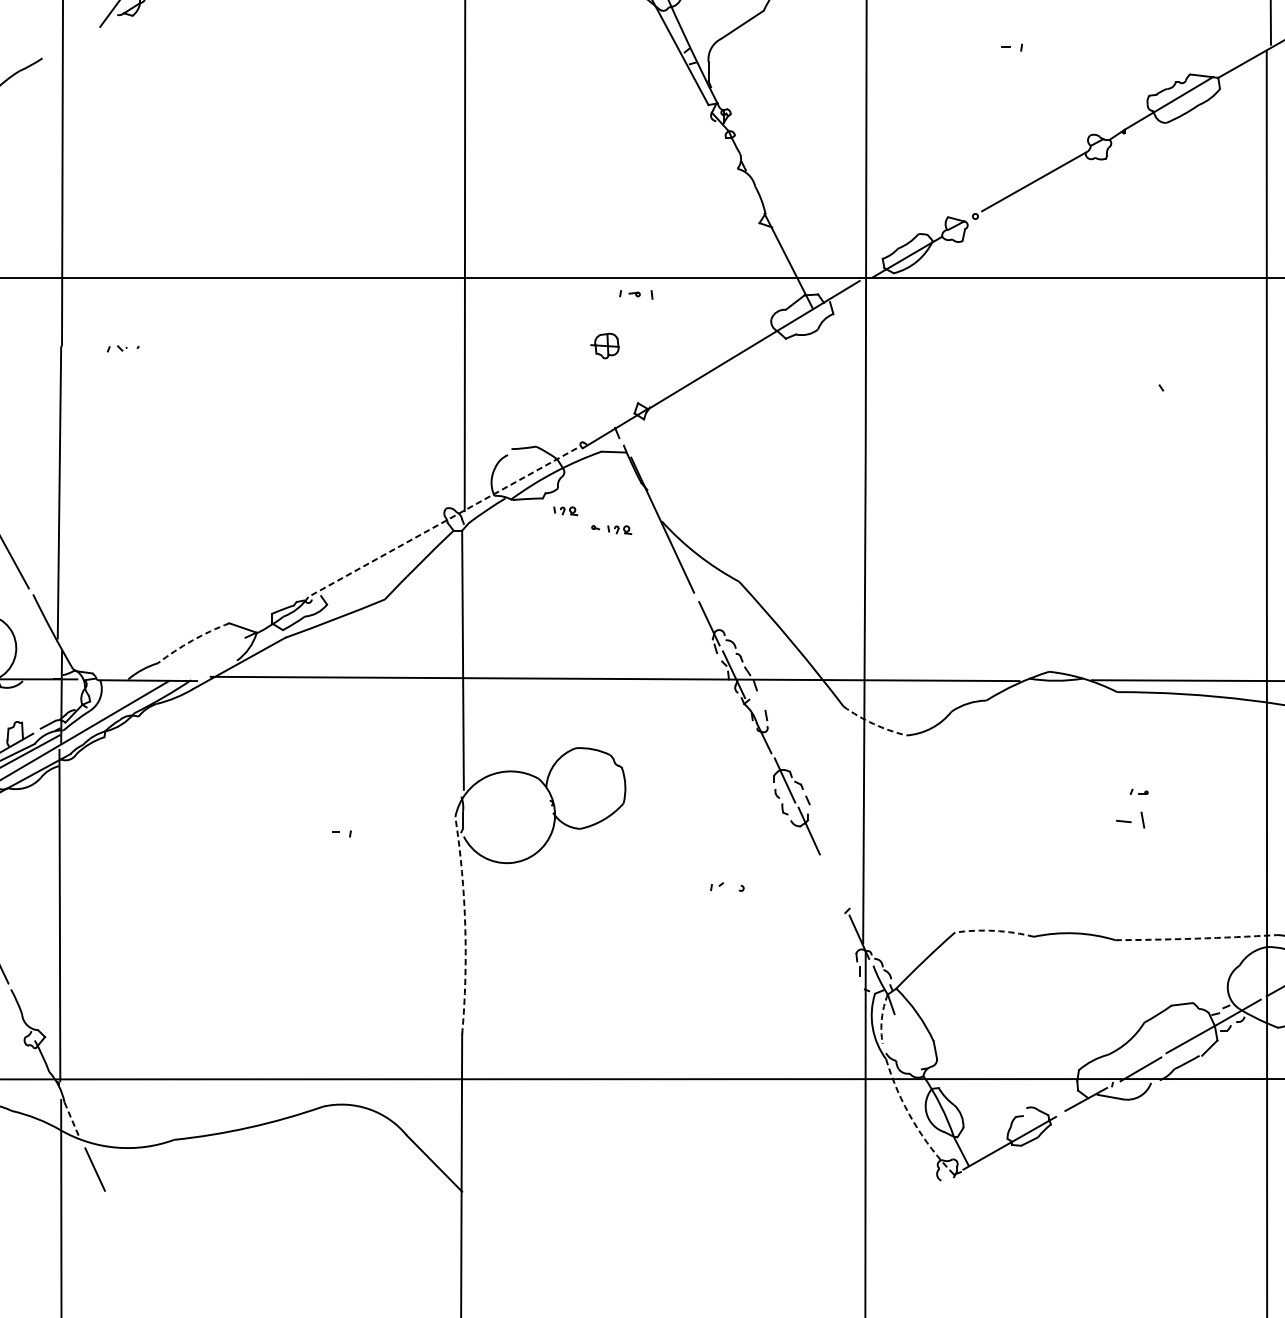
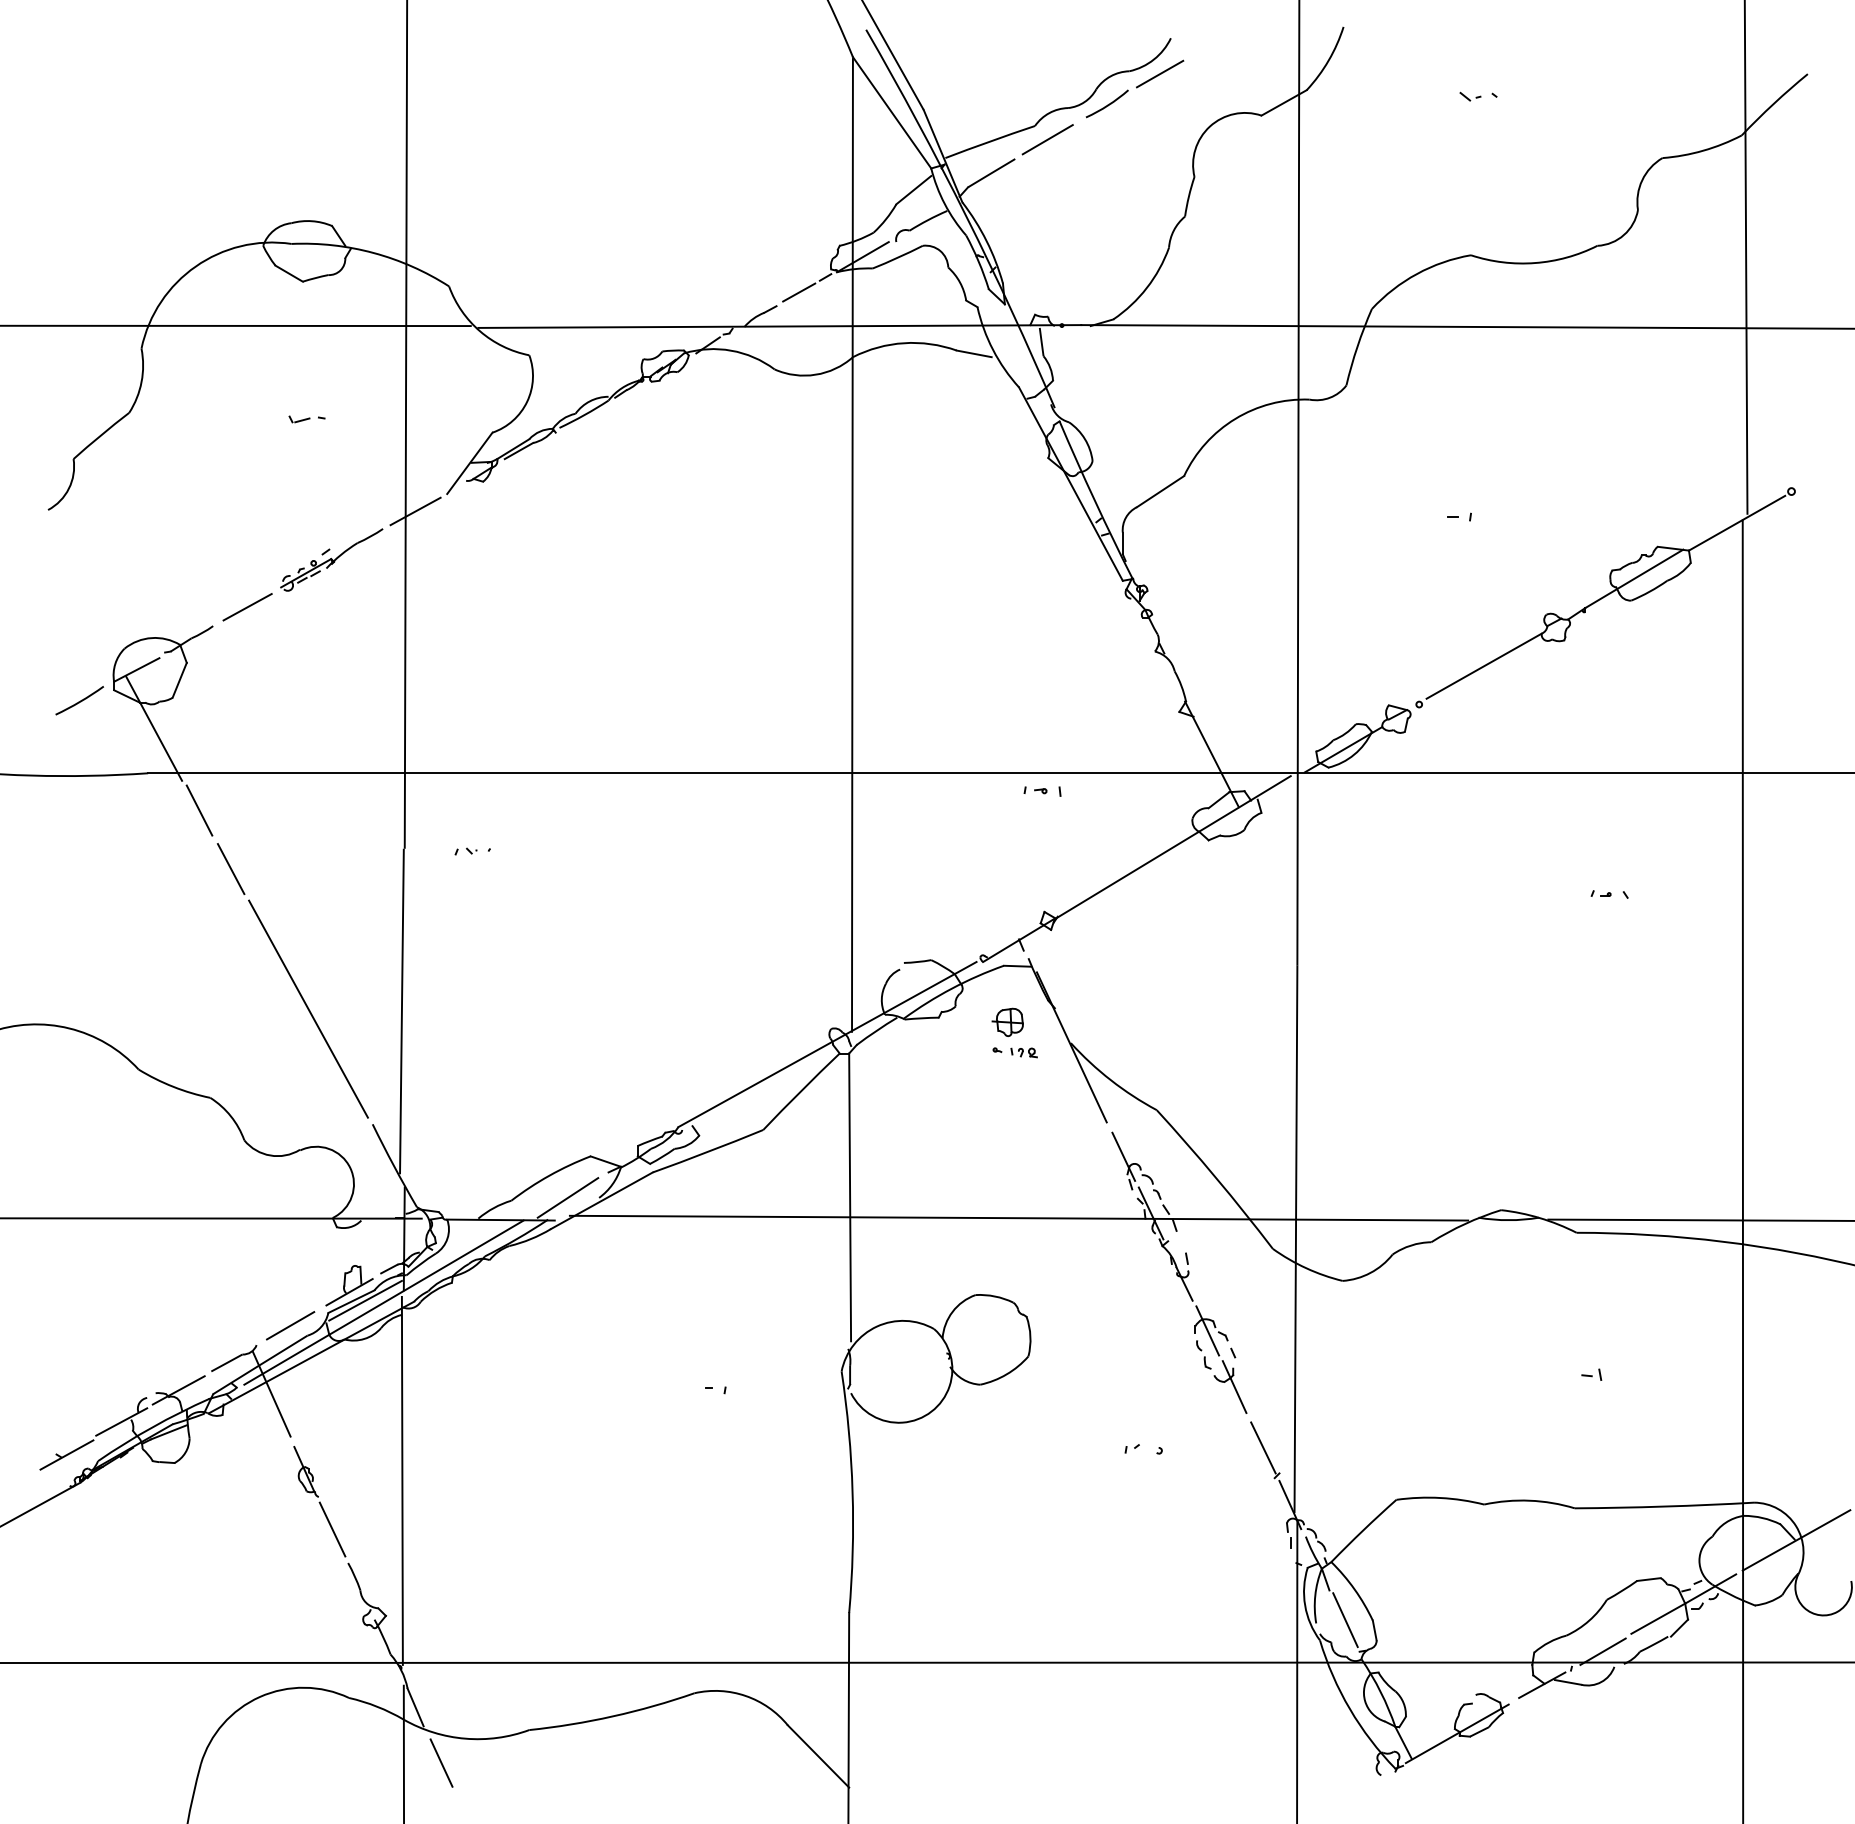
line: (71, 42) -> (415, 511), added
part: (604, 345) -> (1007, 1021), moved
part: (565, 510) -> (963, 1031), removed
line: (442, 522) -> (827, 1044), dashed -> solid
arc: (192, 640) -> (549, 1175), dashed -> solid
line: (208, 660) -> (567, 1197), added
arc: (873, 724) -> (1306, 1268), dashed -> solid
part: (1138, 791) -> (1600, 893), moved
part: (1130, 819) -> (1591, 1374), size x0.62
line: (835, 885) -> (1263, 1447), added
arc: (465, 925) -> (852, 1492), dashed -> solid
arc: (994, 930) -> (1440, 1497), dashed -> solid
arc: (1196, 938) -> (1664, 1506), dashed -> solid
arc: (882, 1018) -> (1315, 1595), dashed -> solid
line: (909, 1041) -> (1345, 1620), added
line: (71, 1119) -> (415, 1707), dashed -> solid
arc: (912, 1121) -> (1349, 1709), dashed -> solid

